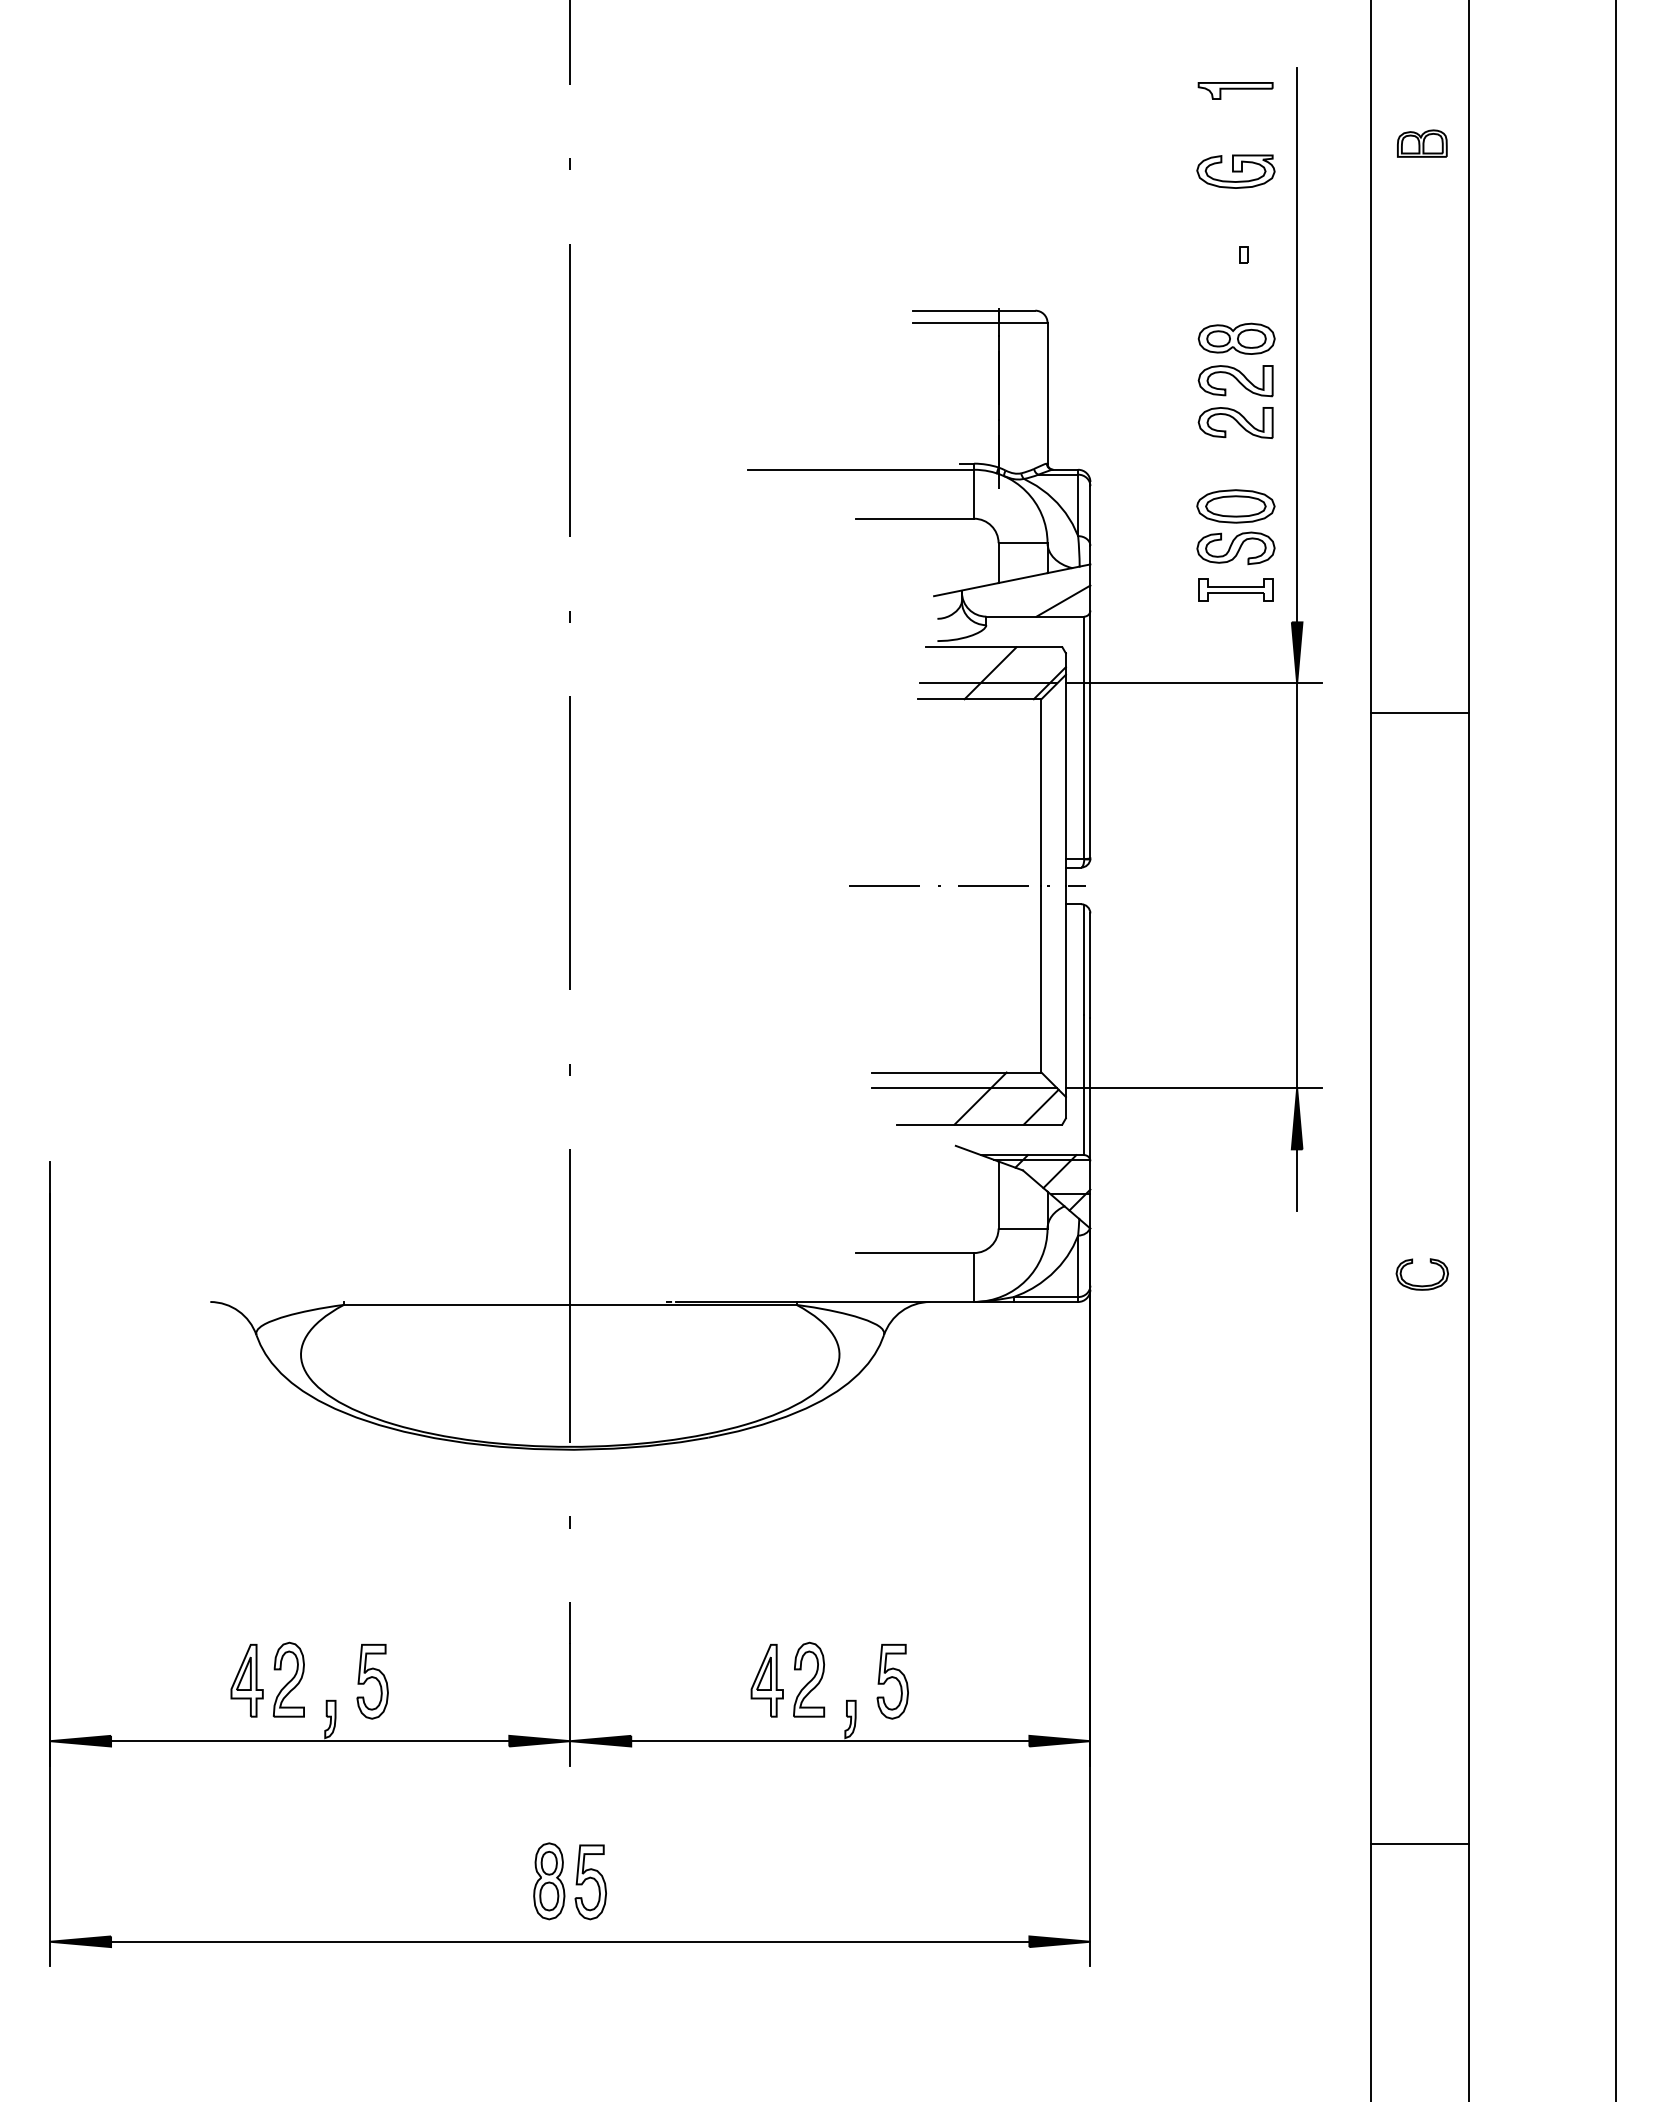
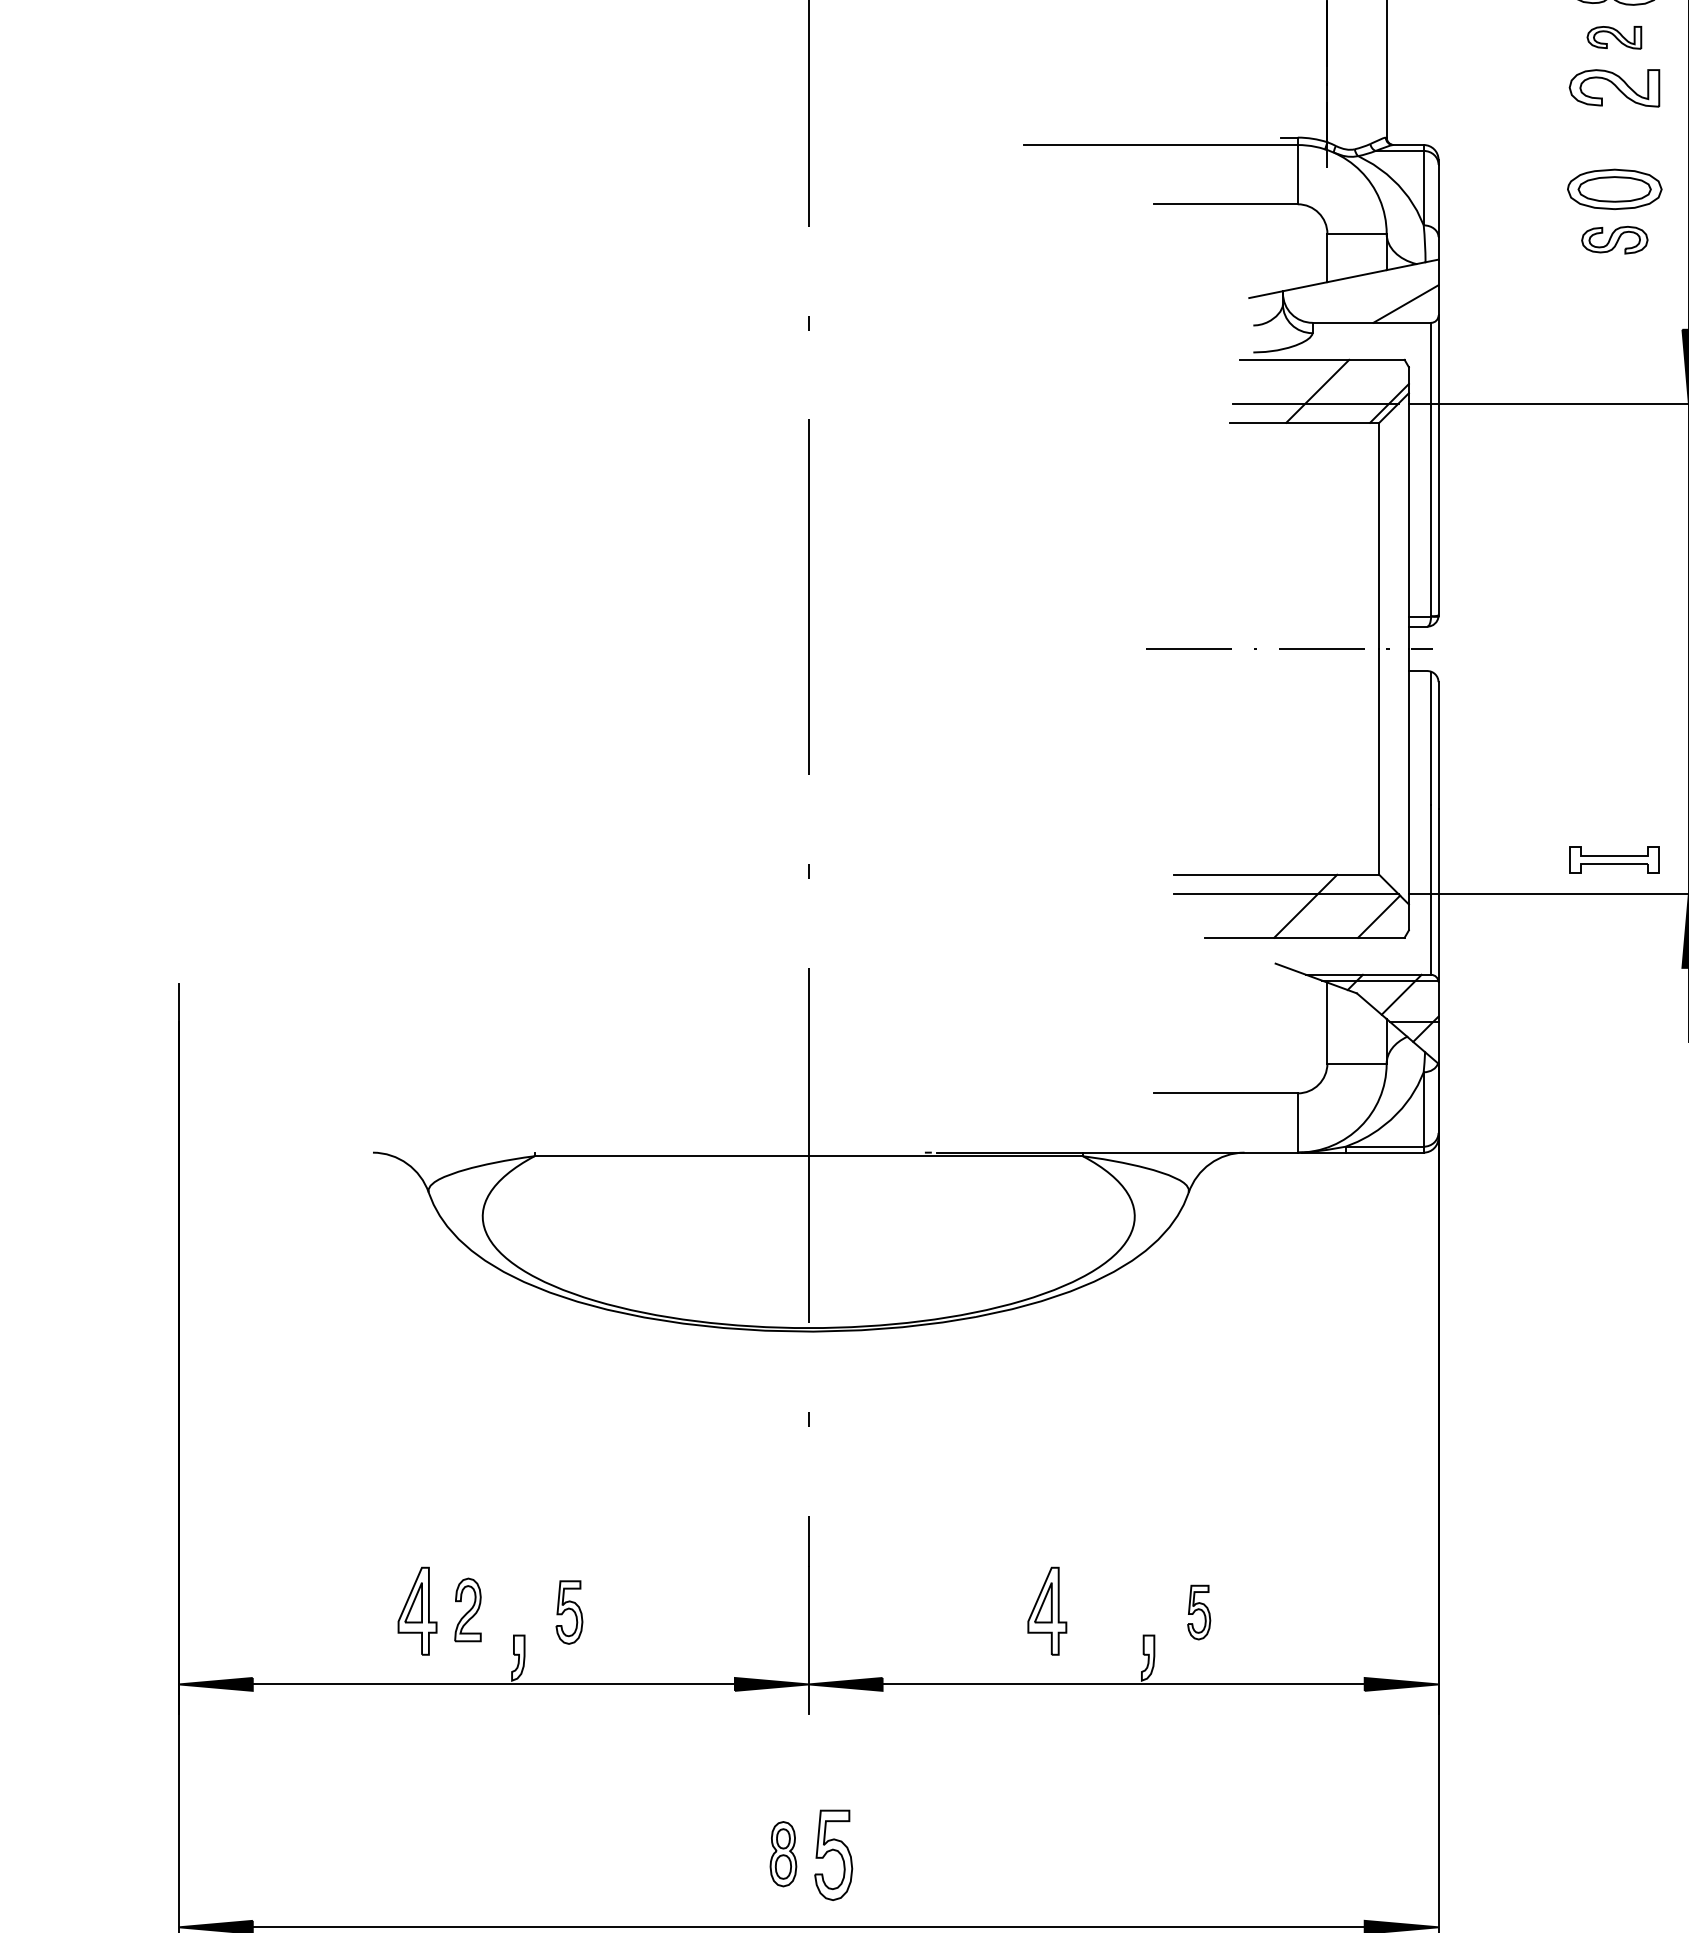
part: (1235, 381) -> (1614, 38), size x0.6
part: (1235, 548) -> (1614, 240), size x0.7
part: (1235, 589) -> (1614, 859), moved
part: (288, 1679) -> (467, 1609), size x0.7
part: (809, 1679) -> (1098, 1609), removed
part: (372, 1681) -> (569, 1612), size x0.7
part: (892, 1681) -> (1198, 1612), size x0.6
part: (549, 1881) -> (783, 1854), size x0.7

